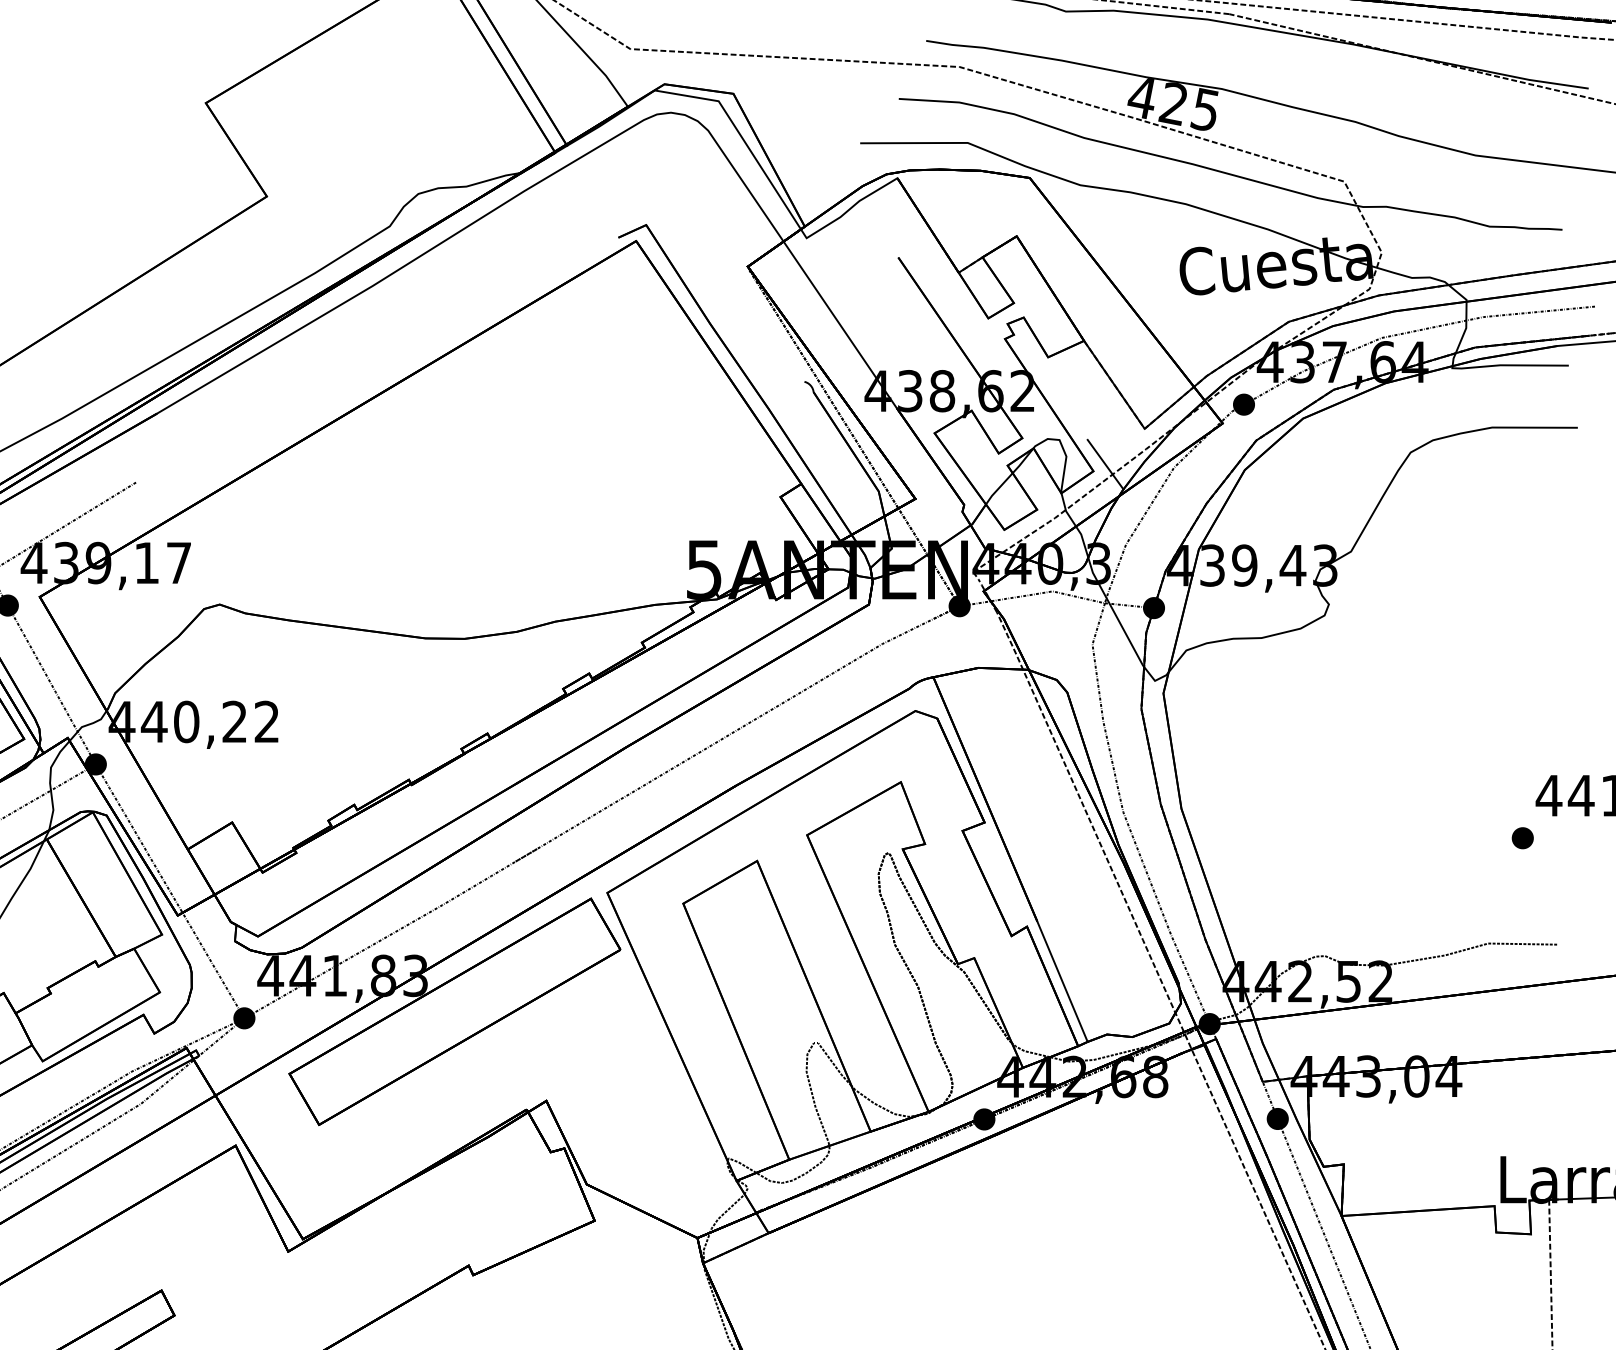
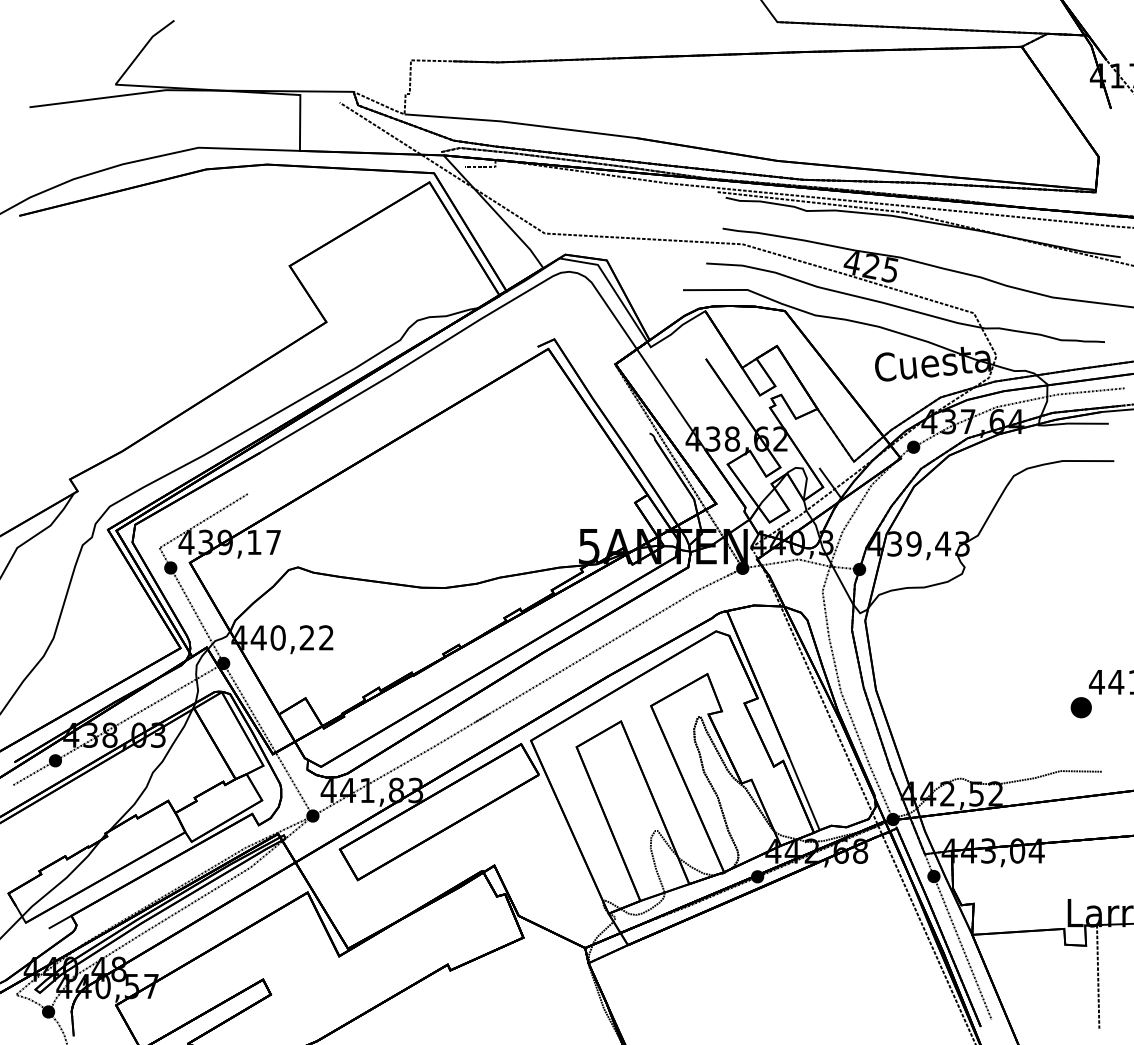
part: (1521, 837) -> (1080, 707), size x1.6

